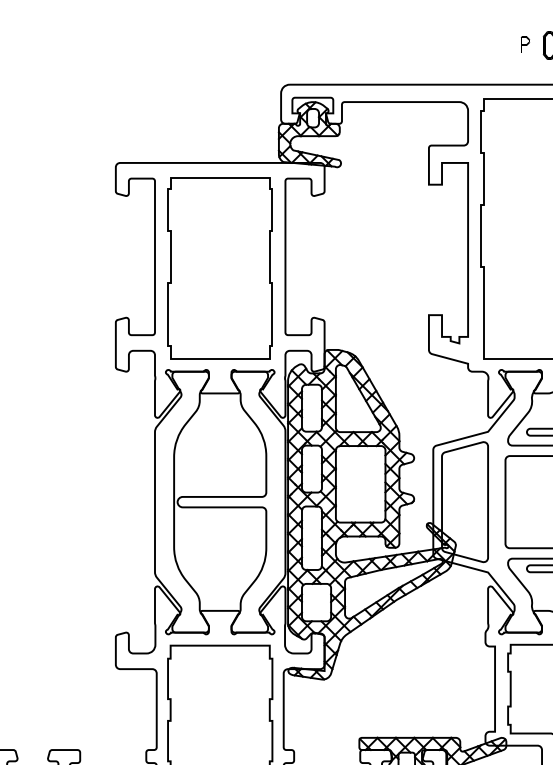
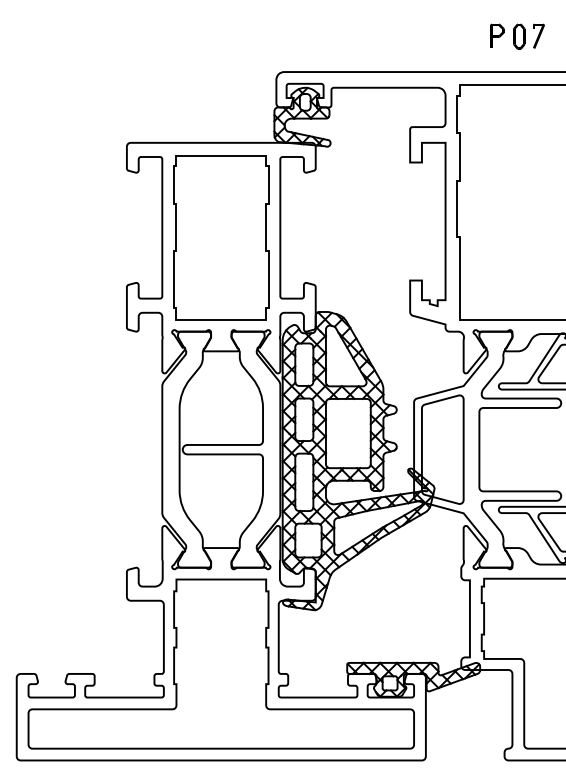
part: (525, 44) -> (497, 35), size x1.67

